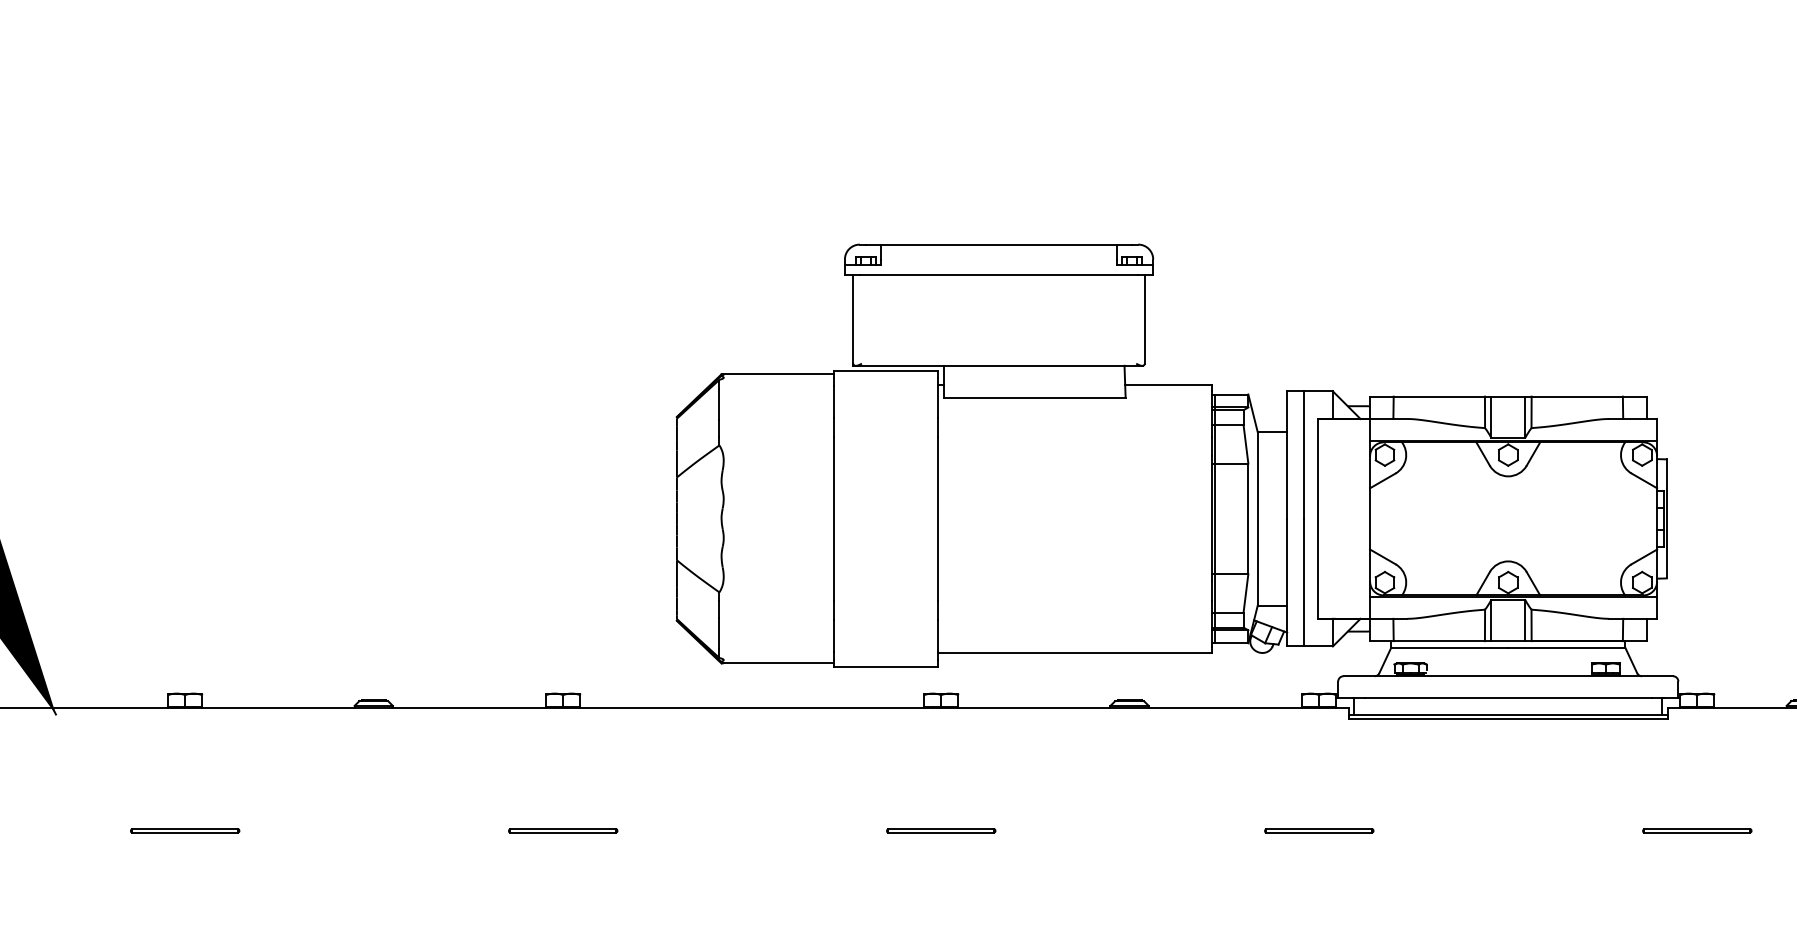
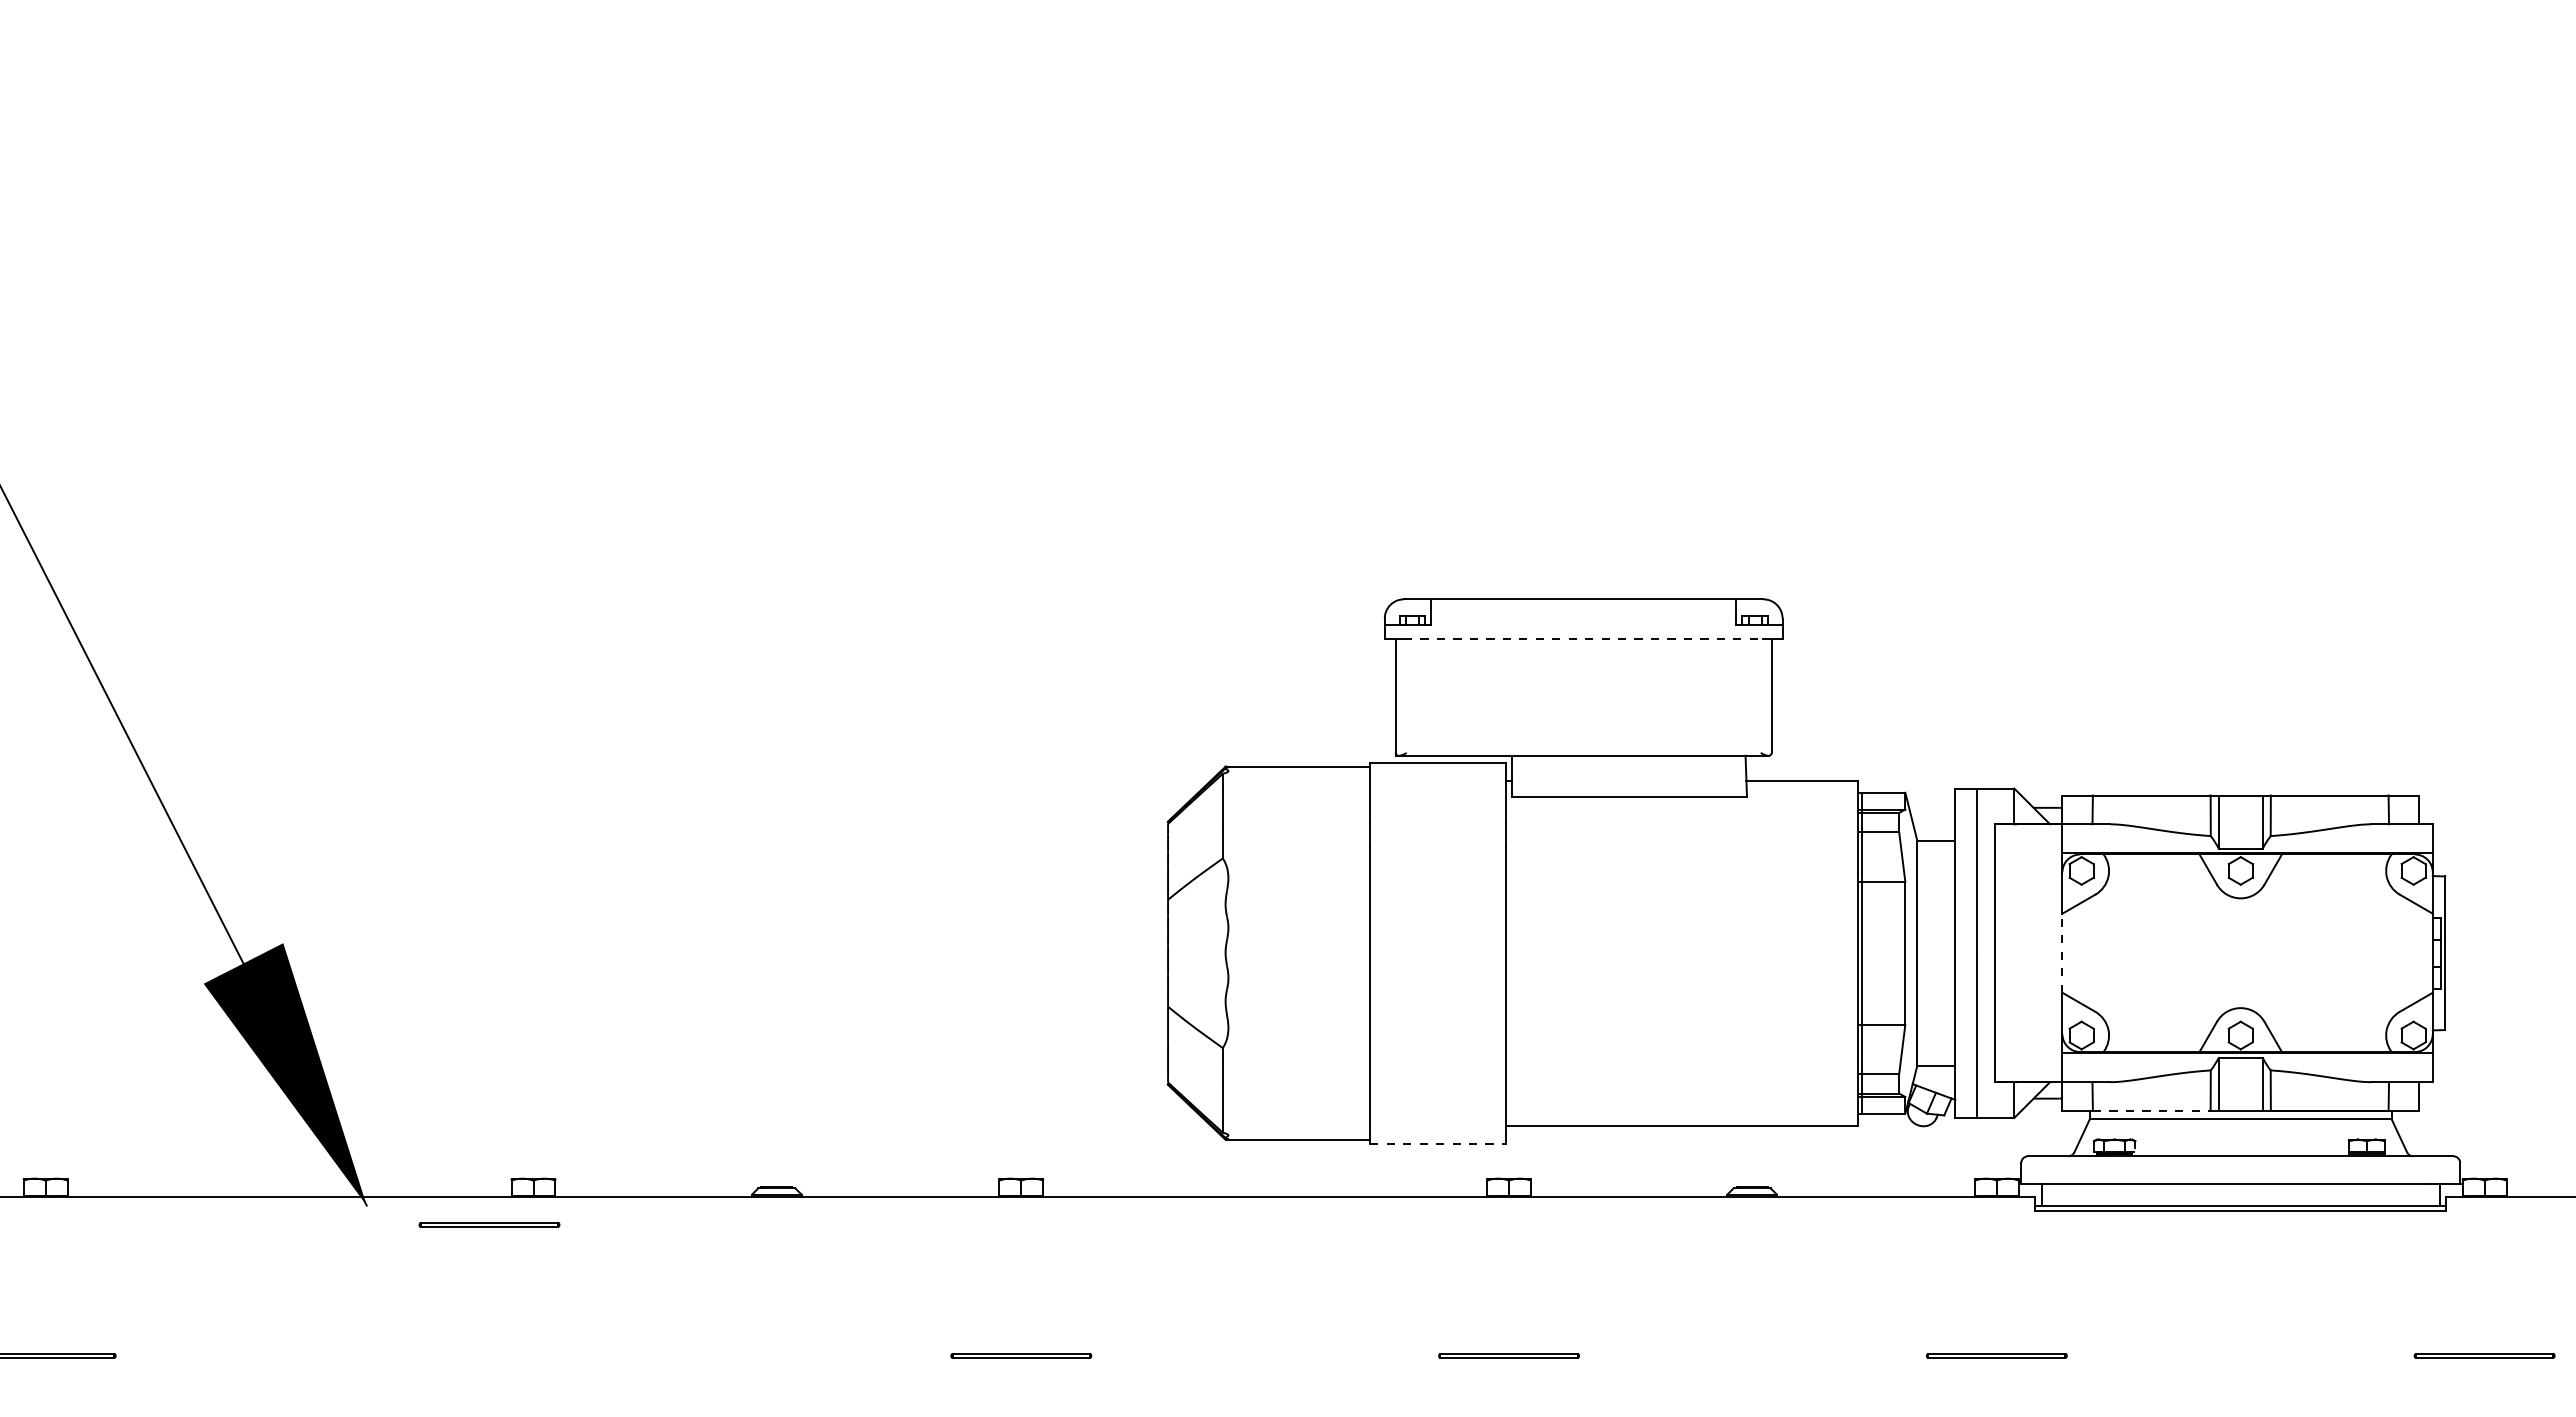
line: (998, 275) -> (1583, 639), solid -> dashed
line: (1370, 519) -> (2062, 953), solid -> dashed
line: (1439, 641) -> (2151, 1111), solid -> dashed
line: (885, 666) -> (1437, 1143), solid -> dashed
part: (185, 830) -> (489, 1224), moved

